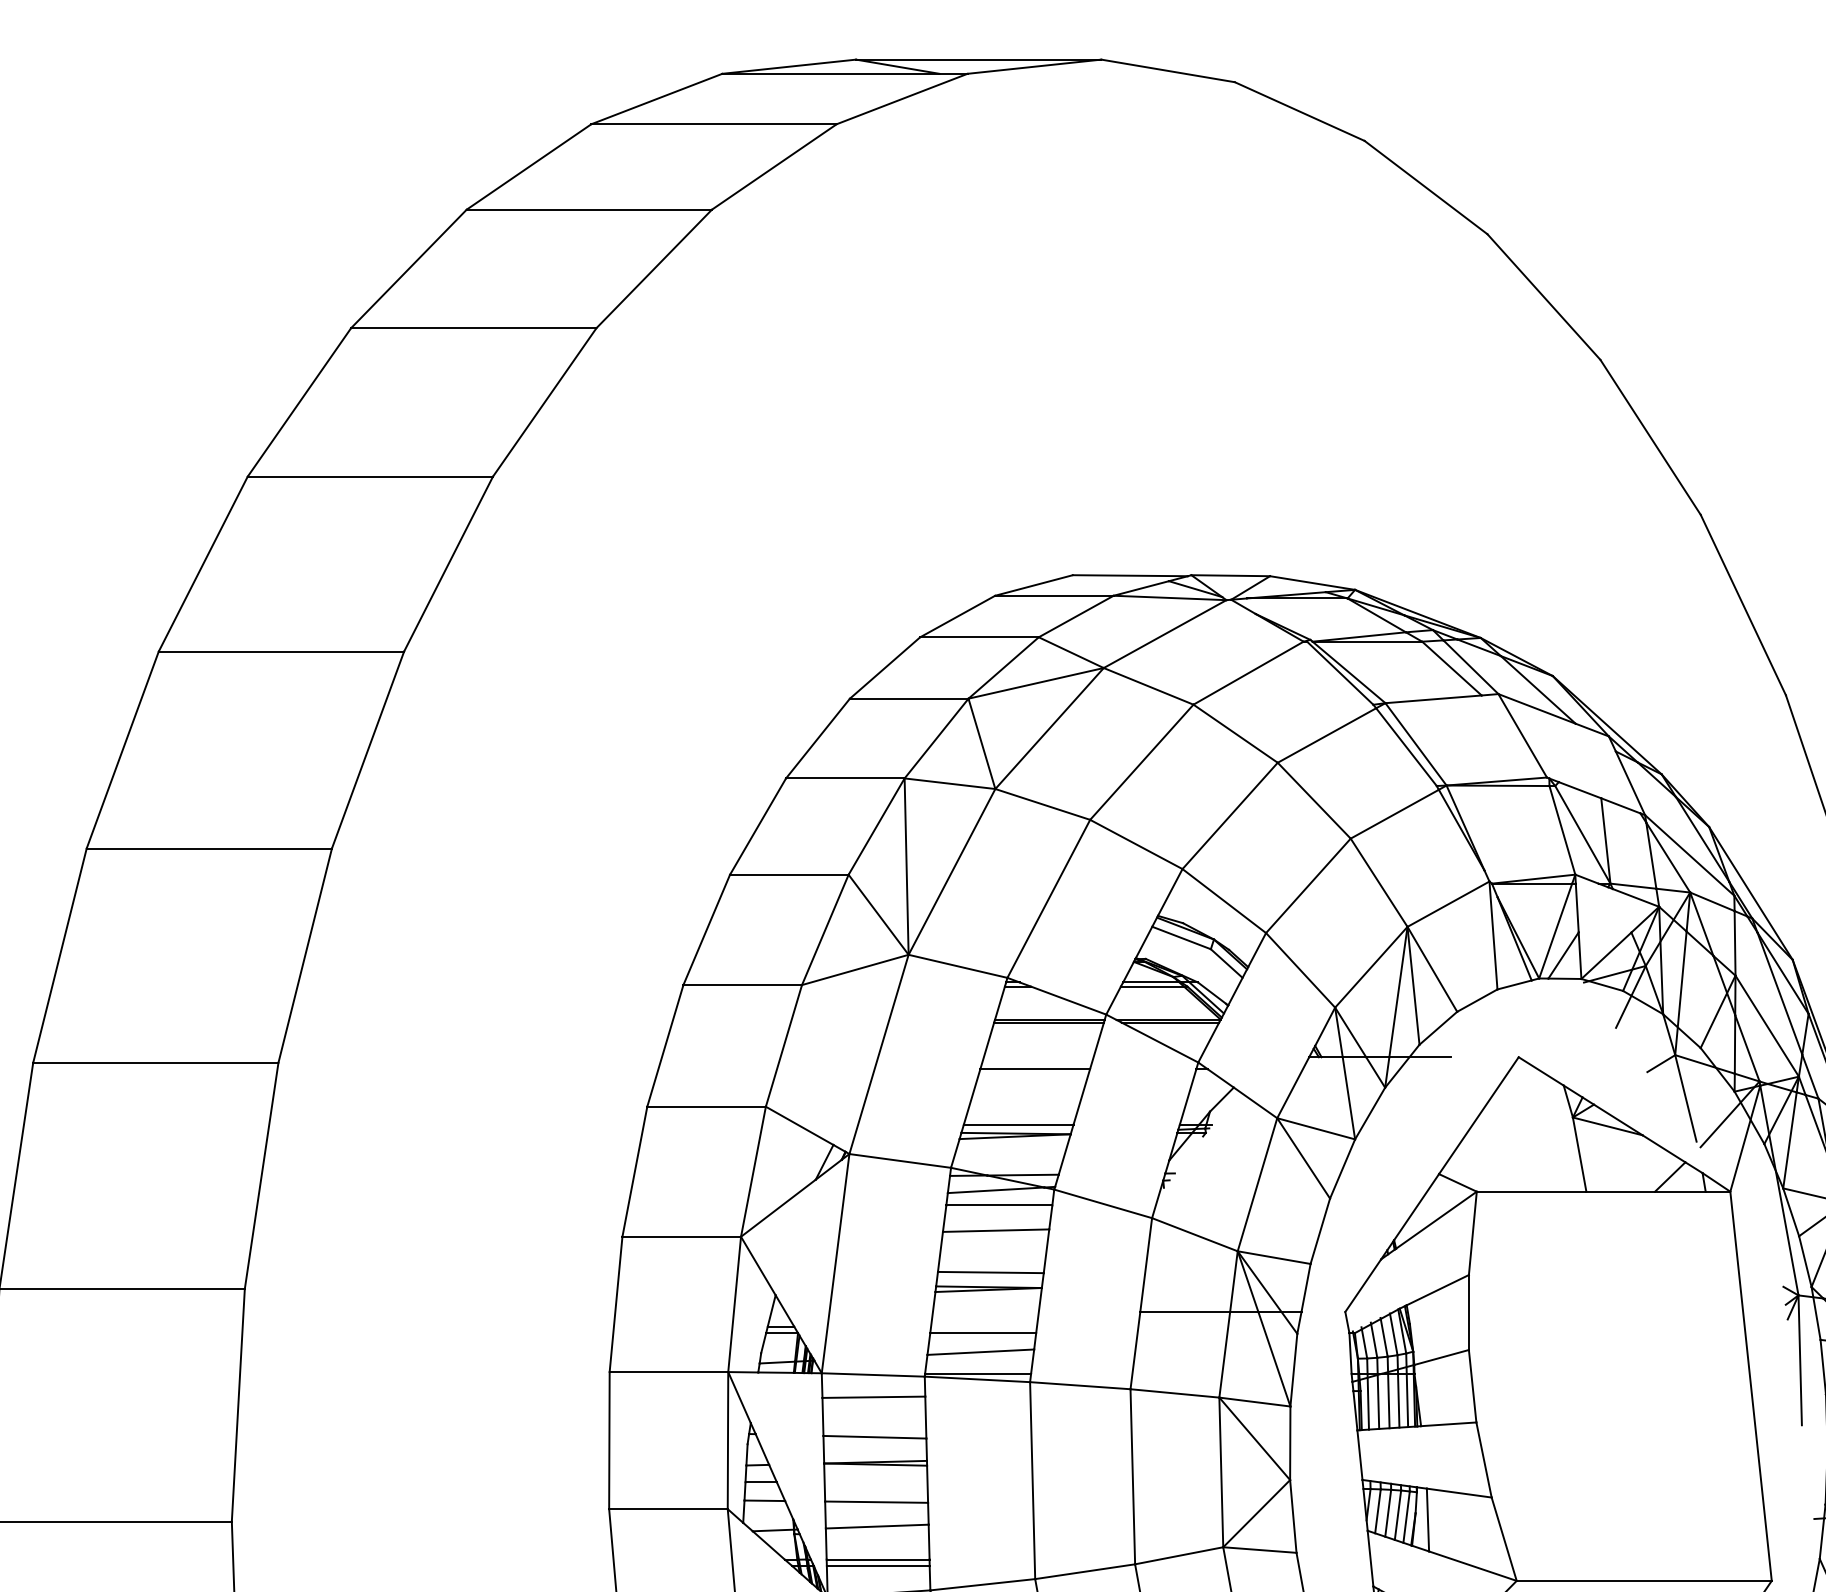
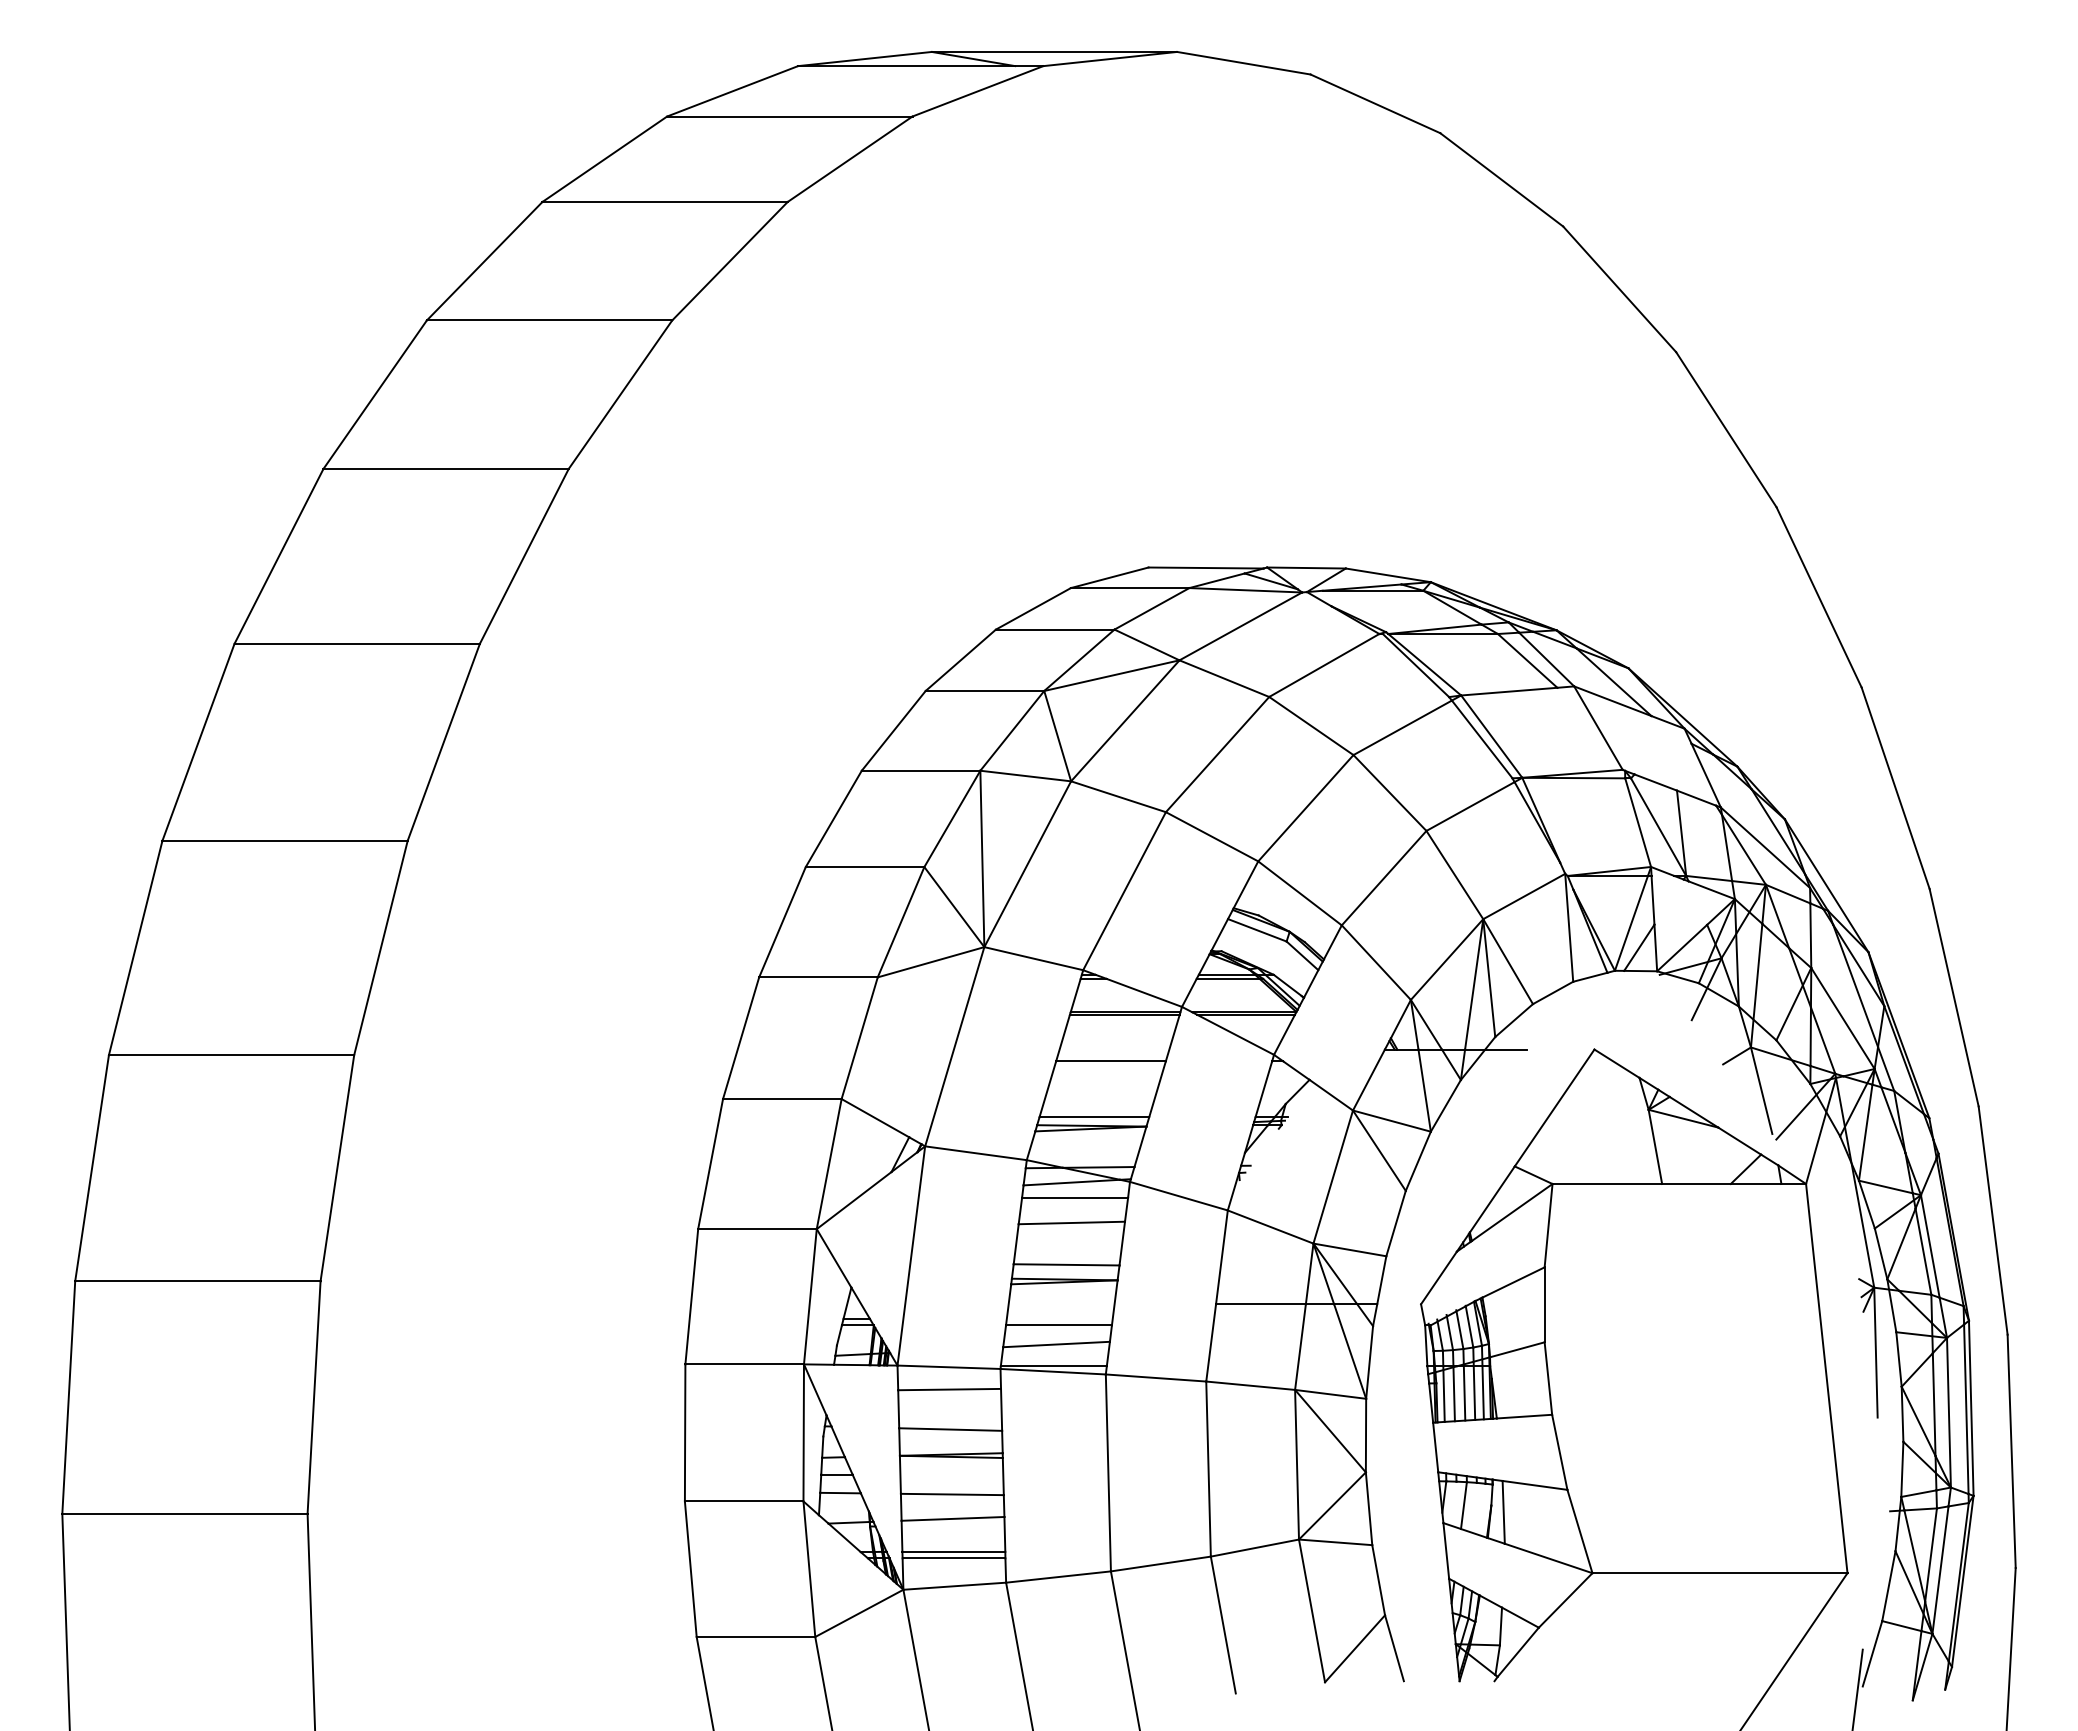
line: (1377, 1511) -> (1453, 1503), removed
line: (1397, 1515) -> (1473, 1507), removed
line: (1406, 1517) -> (1482, 1509), removed

